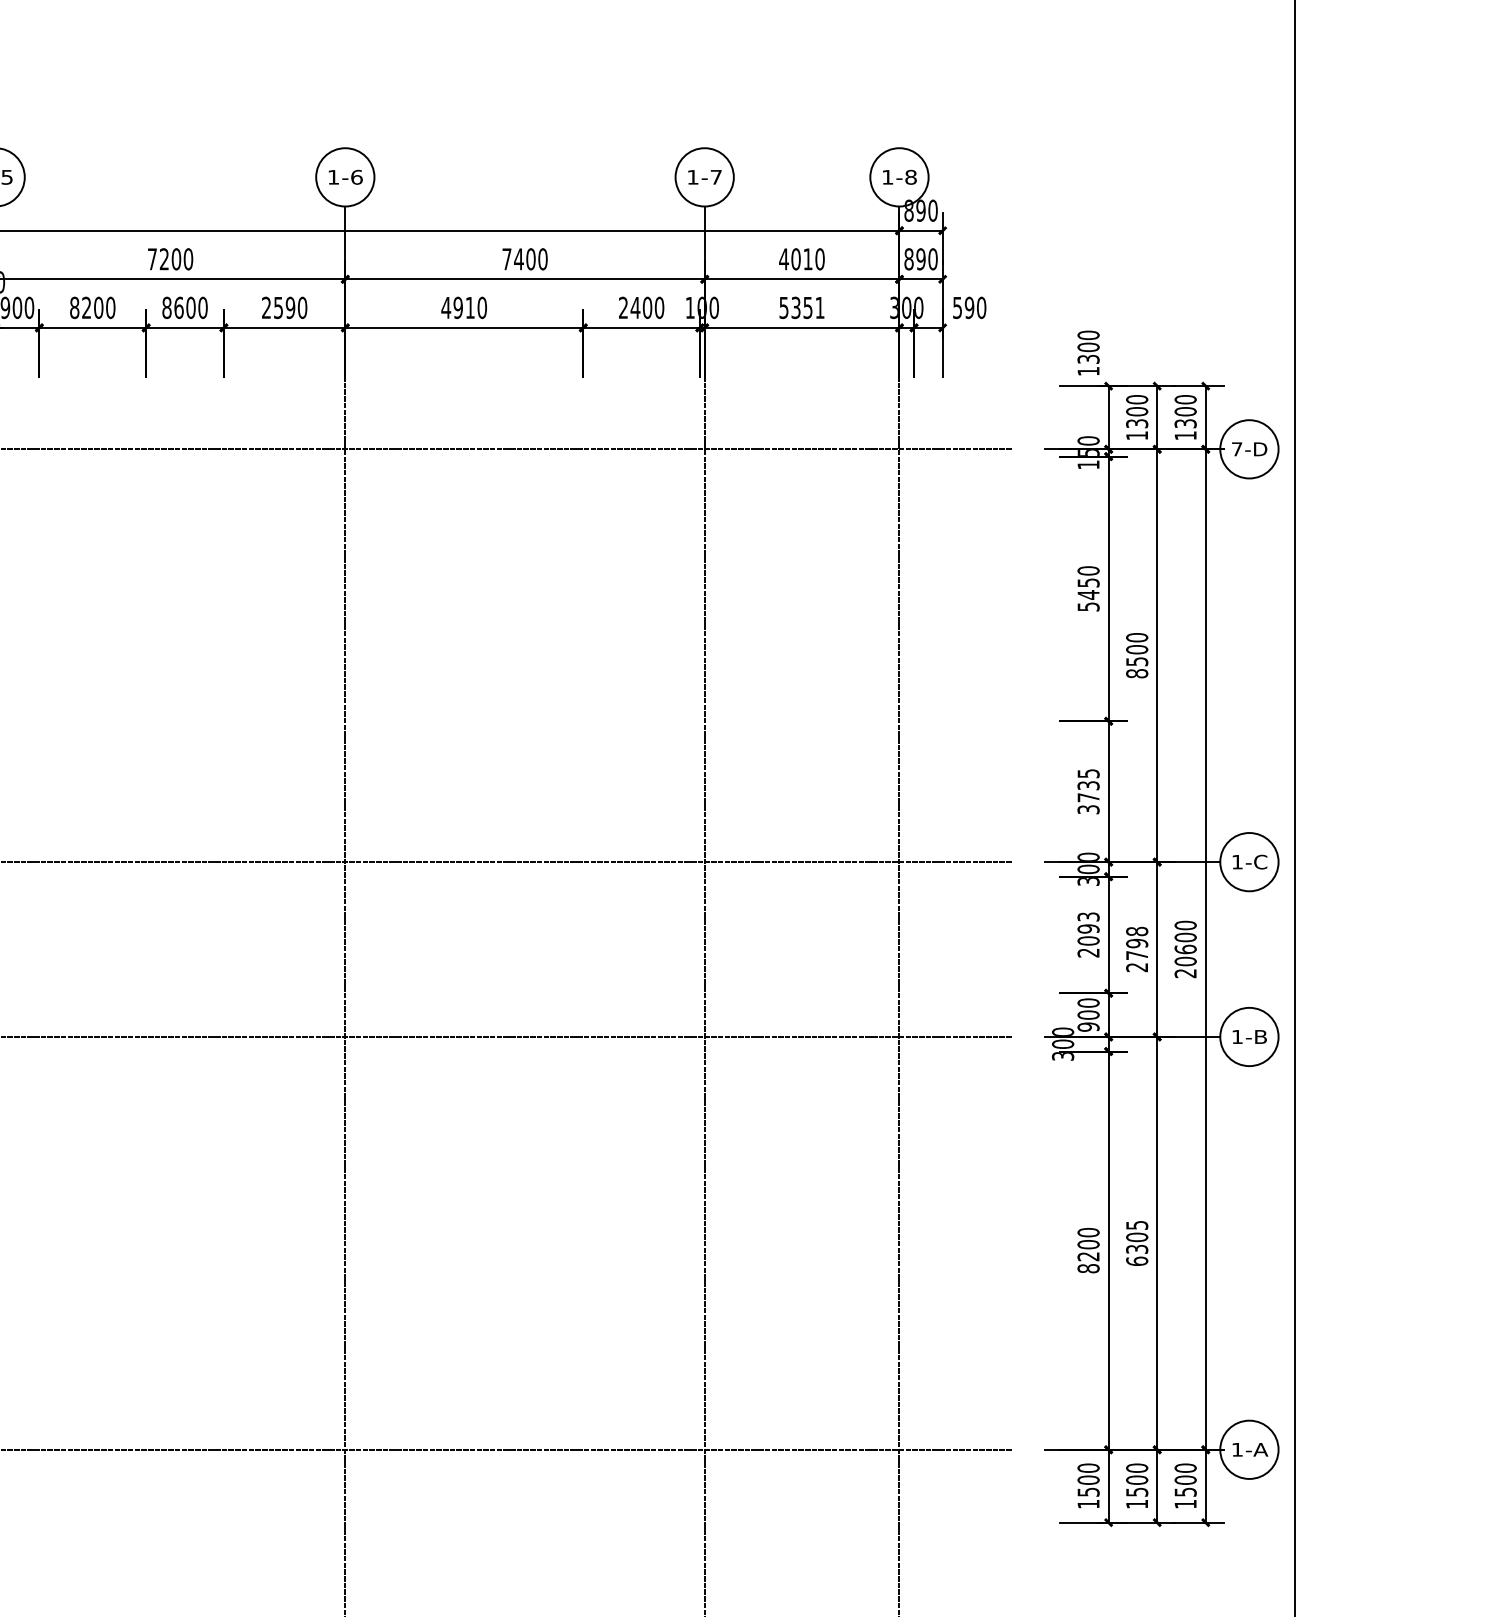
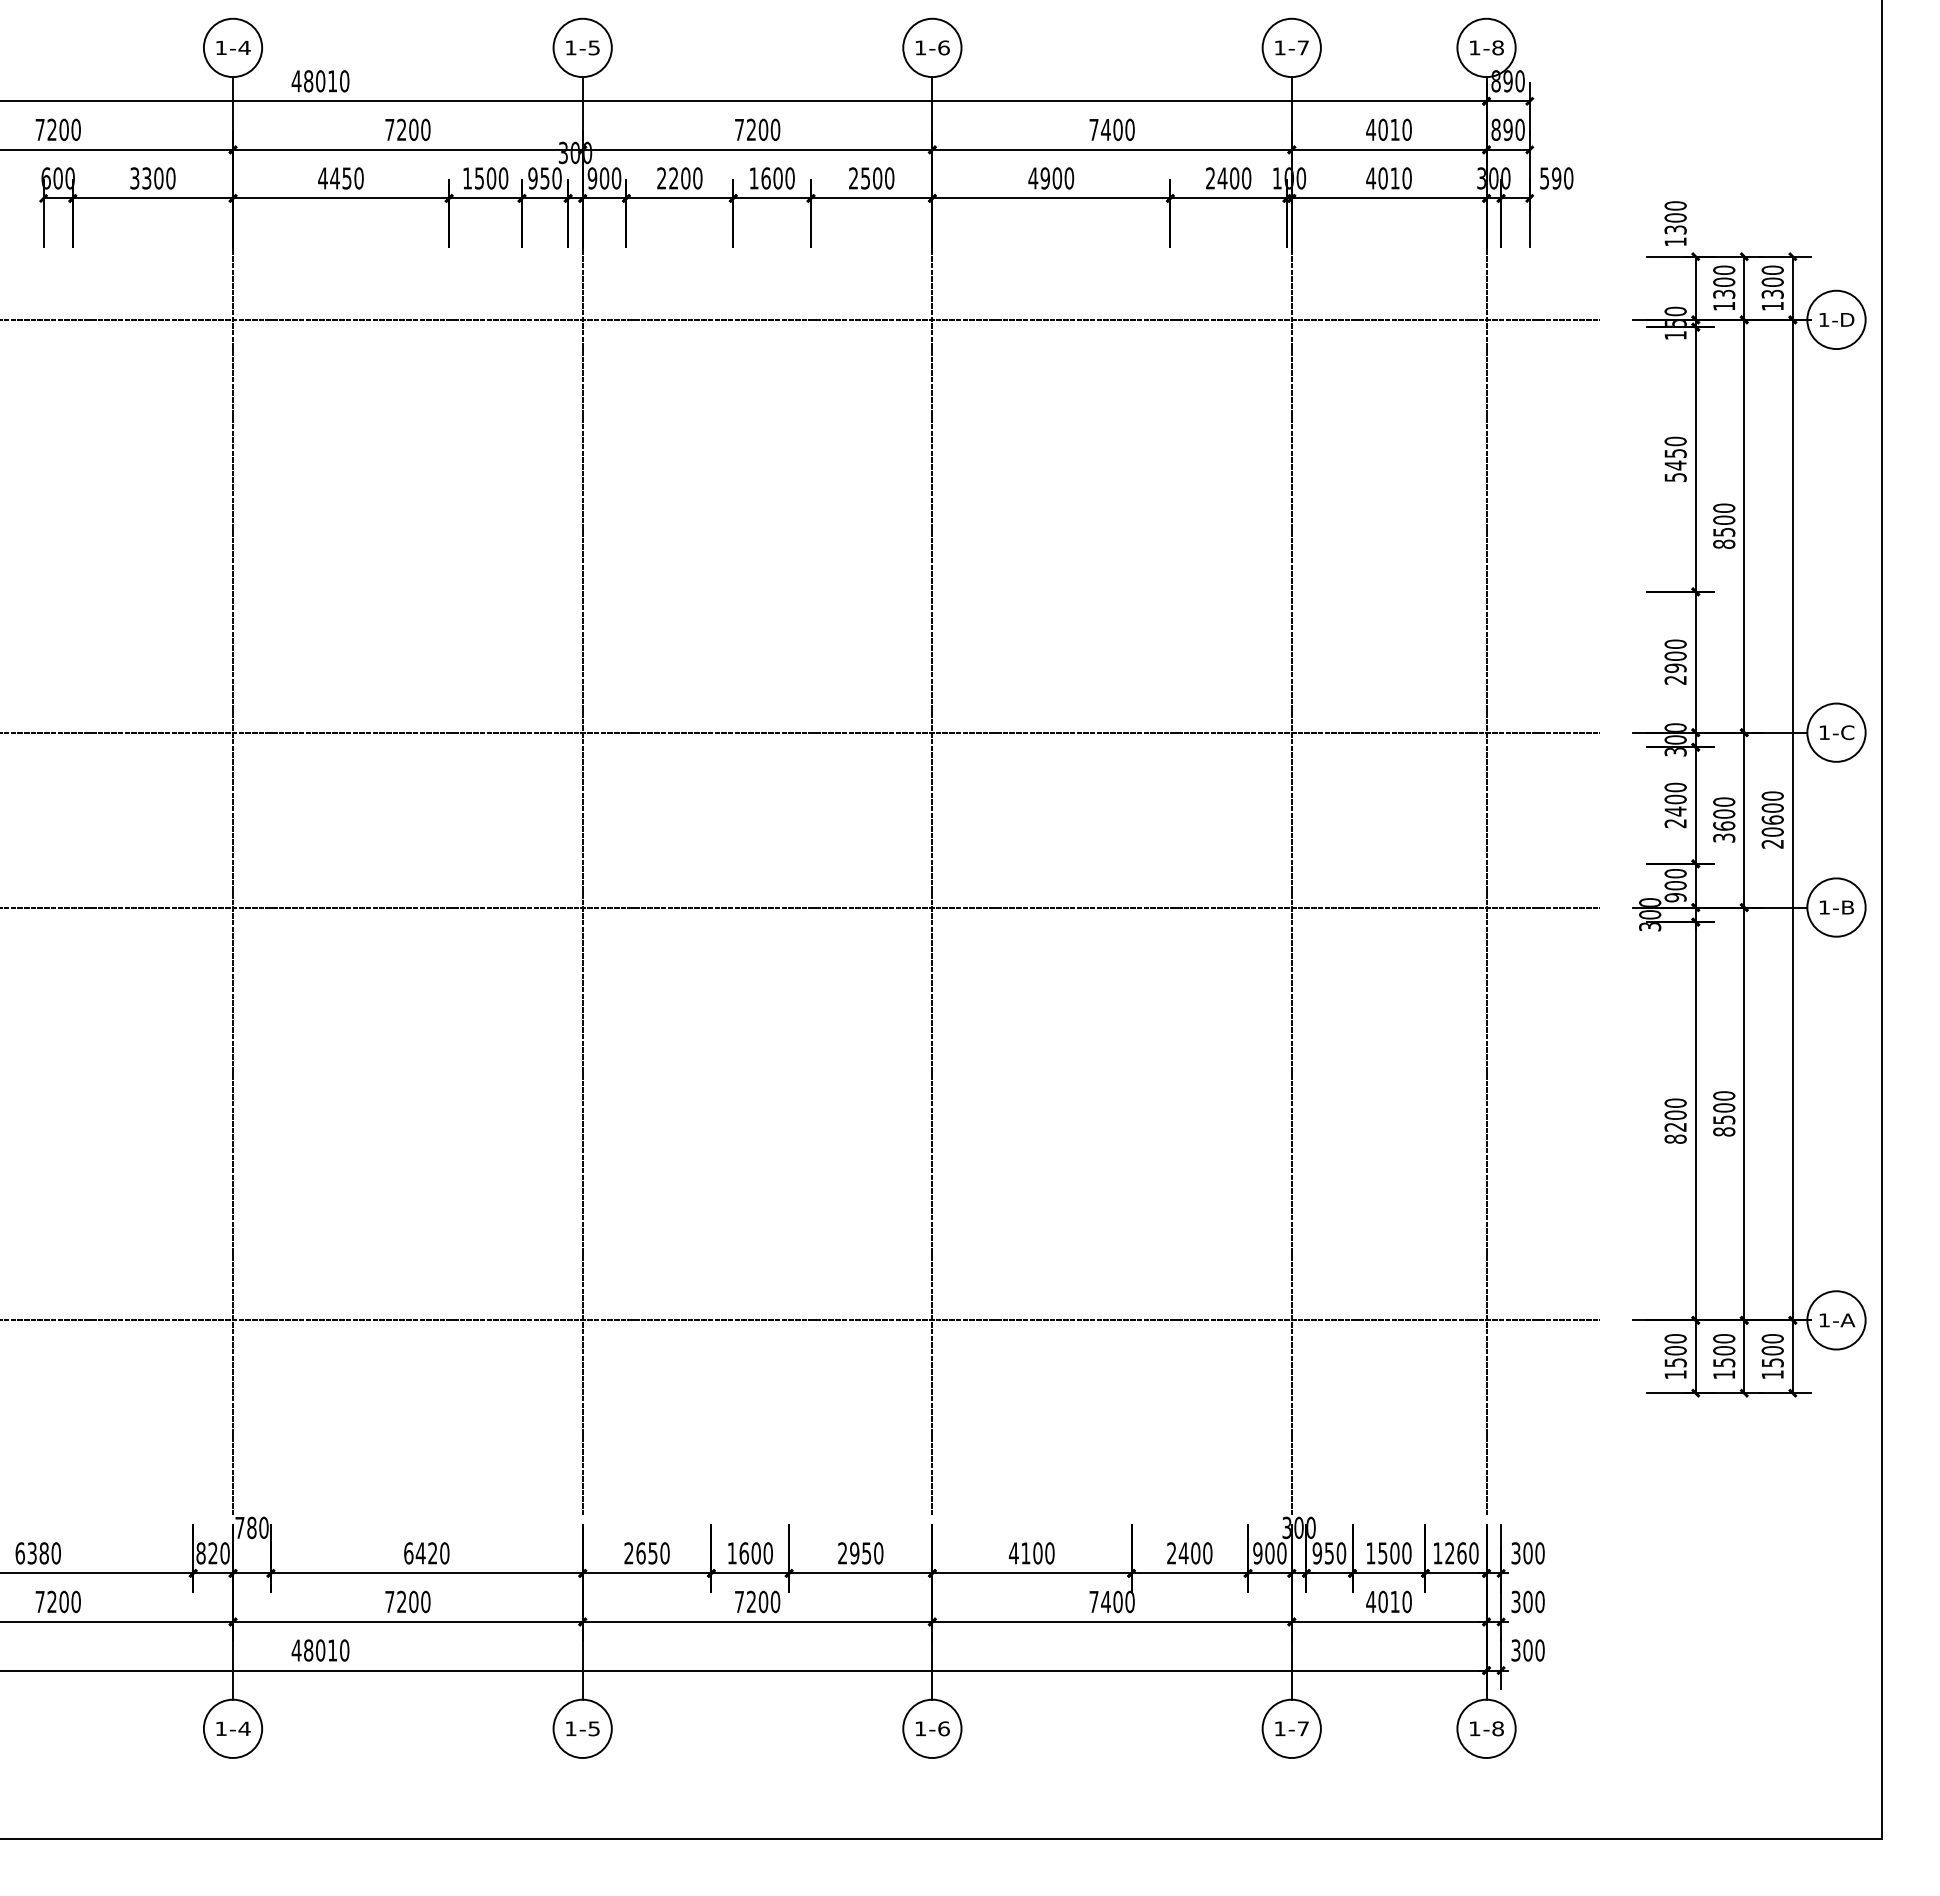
text: (74, 307) -> (661, 178), 8200 -> 2200
text: (166, 307) -> (753, 178), 8600 -> 1600
text: (290, 307) -> (877, 178), 2590 -> 2500
text: (470, 307) -> (1057, 178), 4910 -> 4900
text: (801, 307) -> (1388, 178), 5351 -> 4010
text: (1237, 448) -> (1824, 319), 7-D -> 1-D
text: (1088, 790) -> (1675, 661), 3735 -> 2900
text: (1088, 928) -> (1675, 799), 2093 -> 2400
text: (1137, 948) -> (1724, 819), 2798 -> 3600
text: (1137, 1242) -> (1724, 1113), 6305 -> 8500

